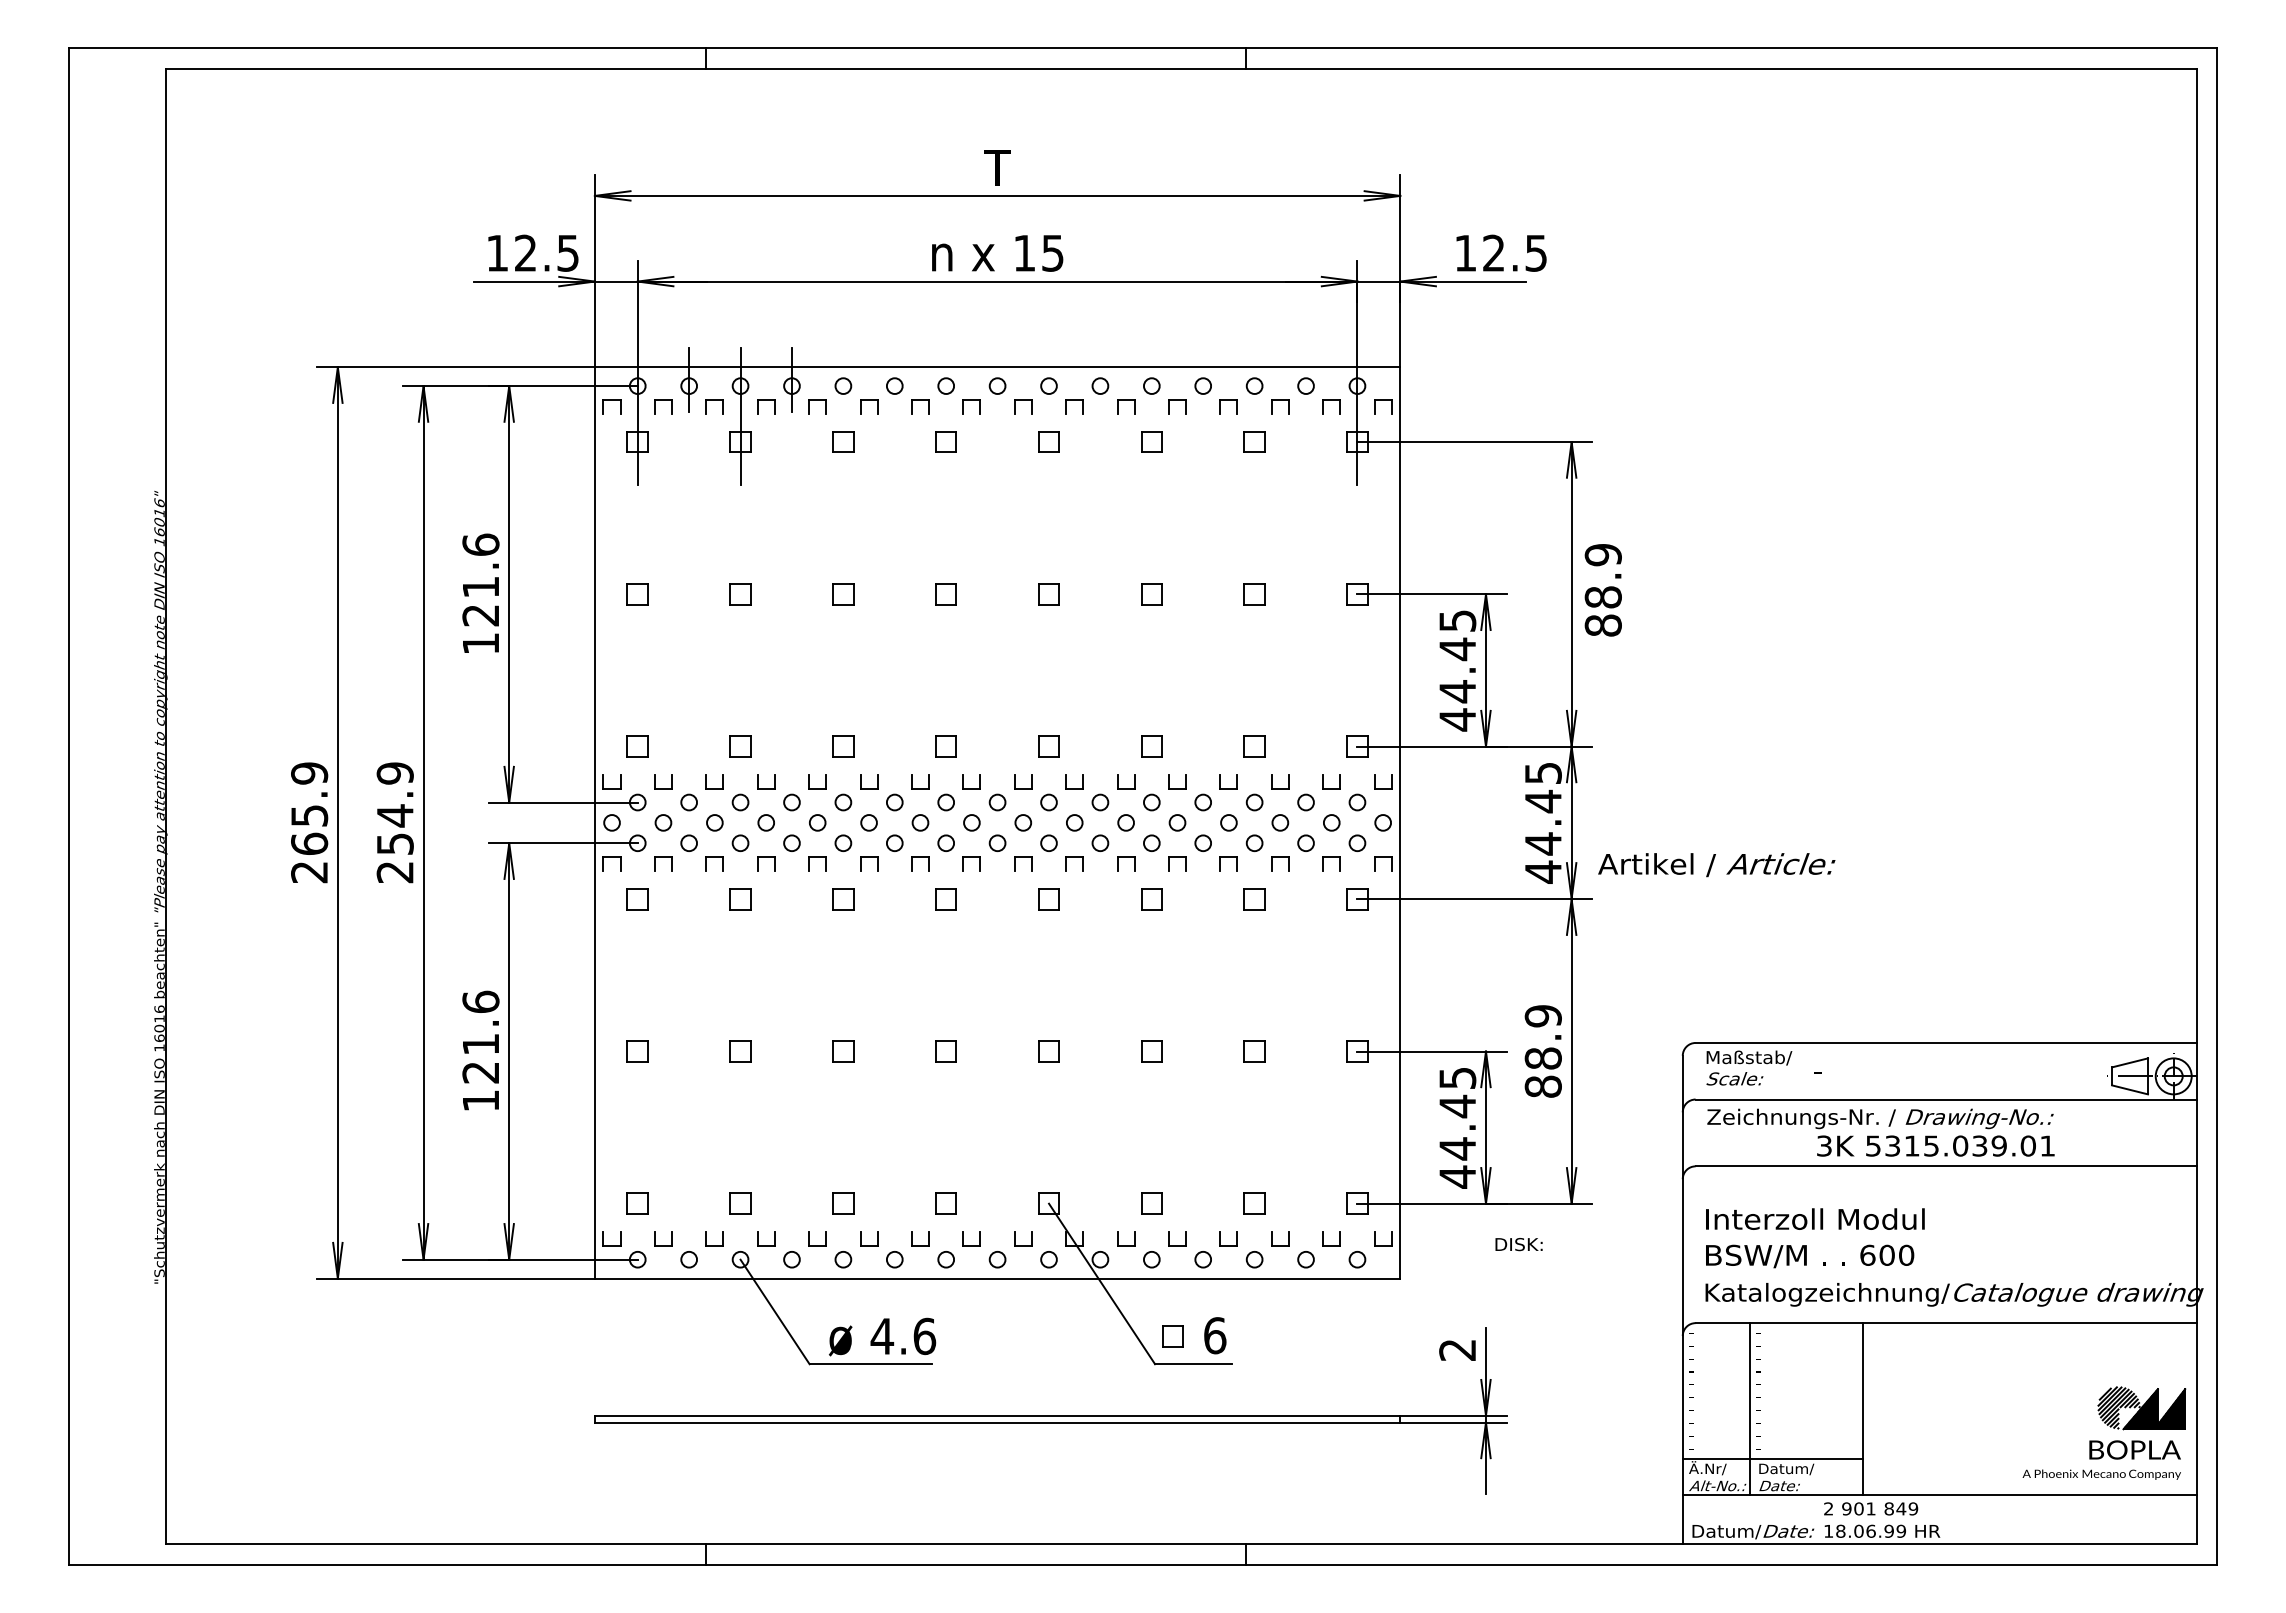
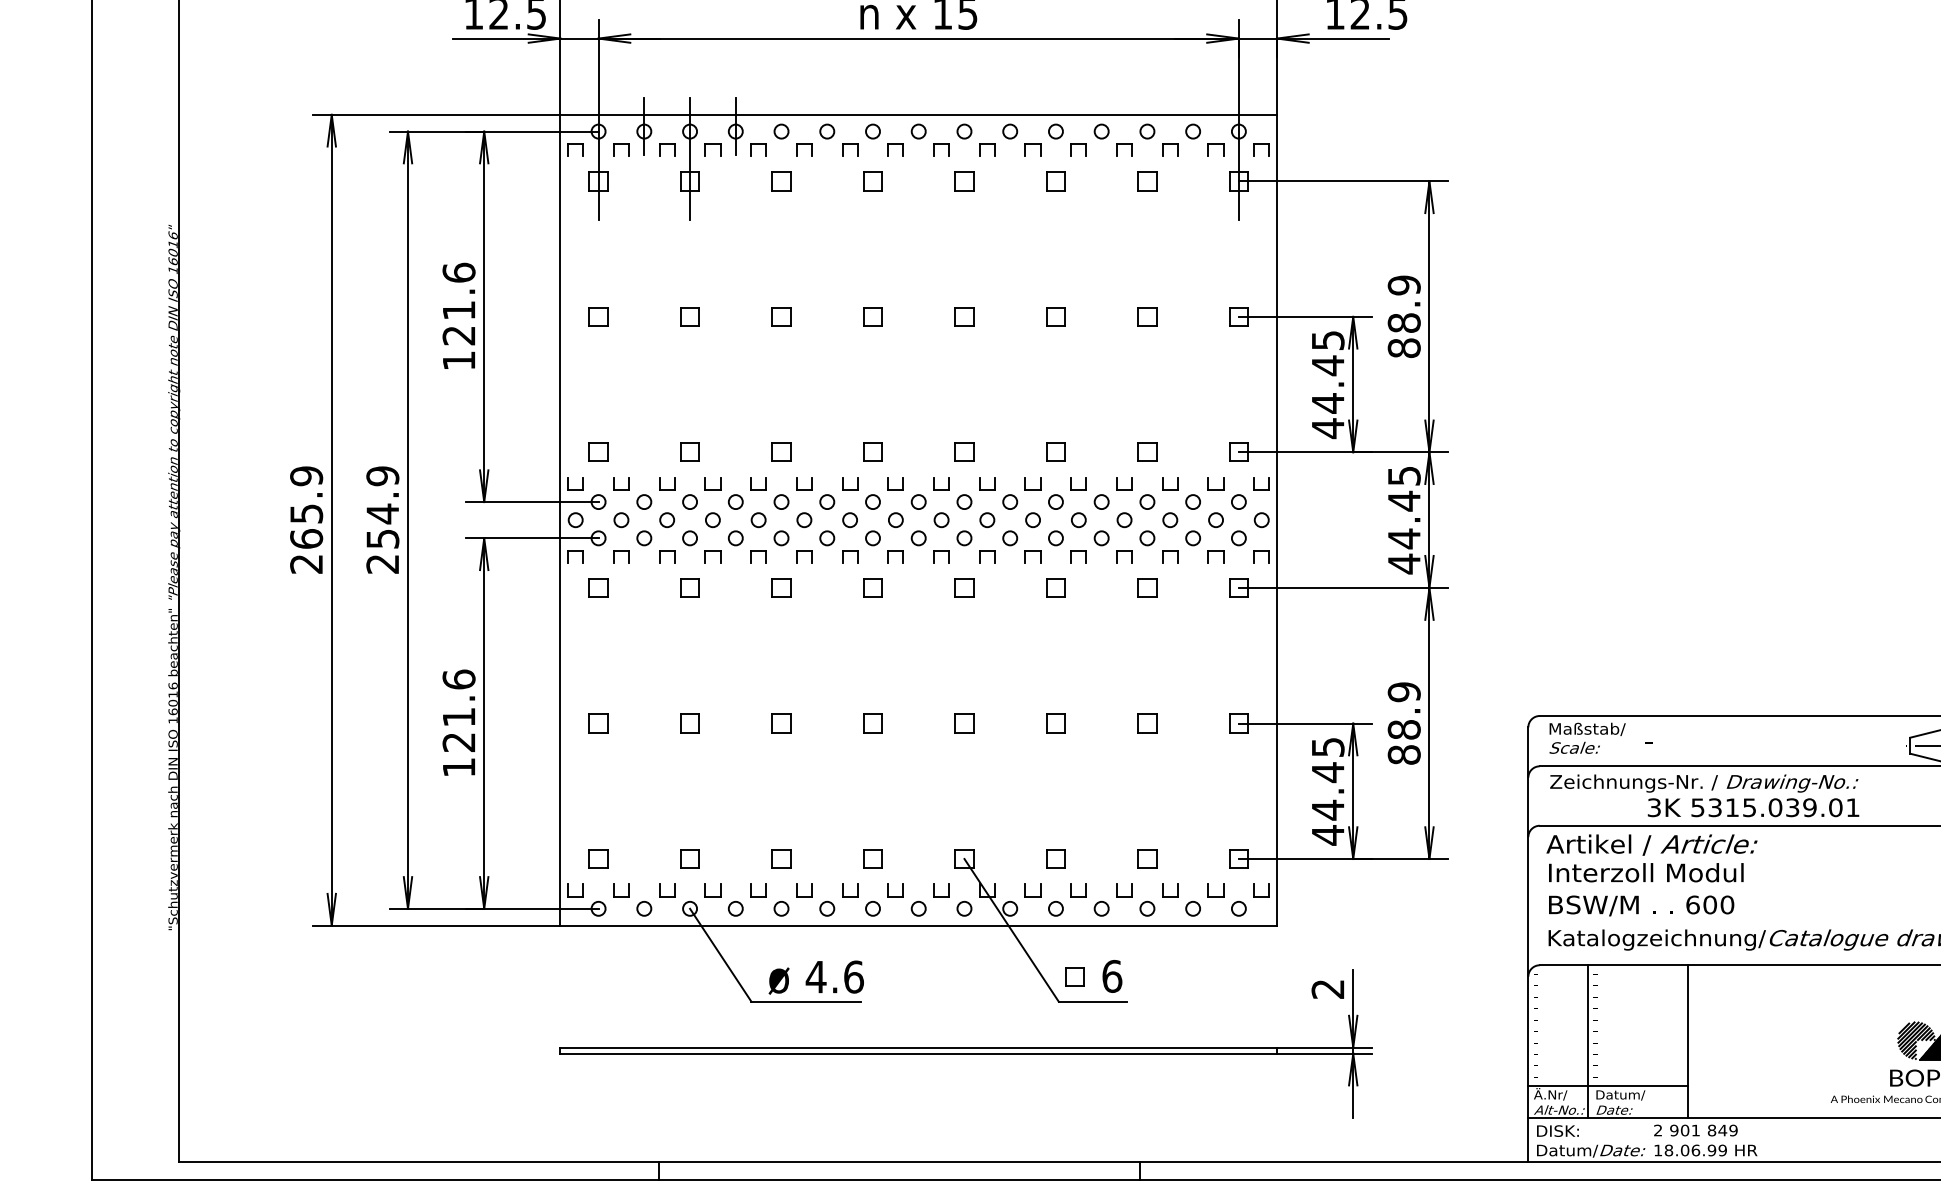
text: (1602, 590) -> (1403, 316), moved
text: (1716, 865) -> (1651, 845), moved
text: (1518, 1244) -> (1557, 1131), moved

